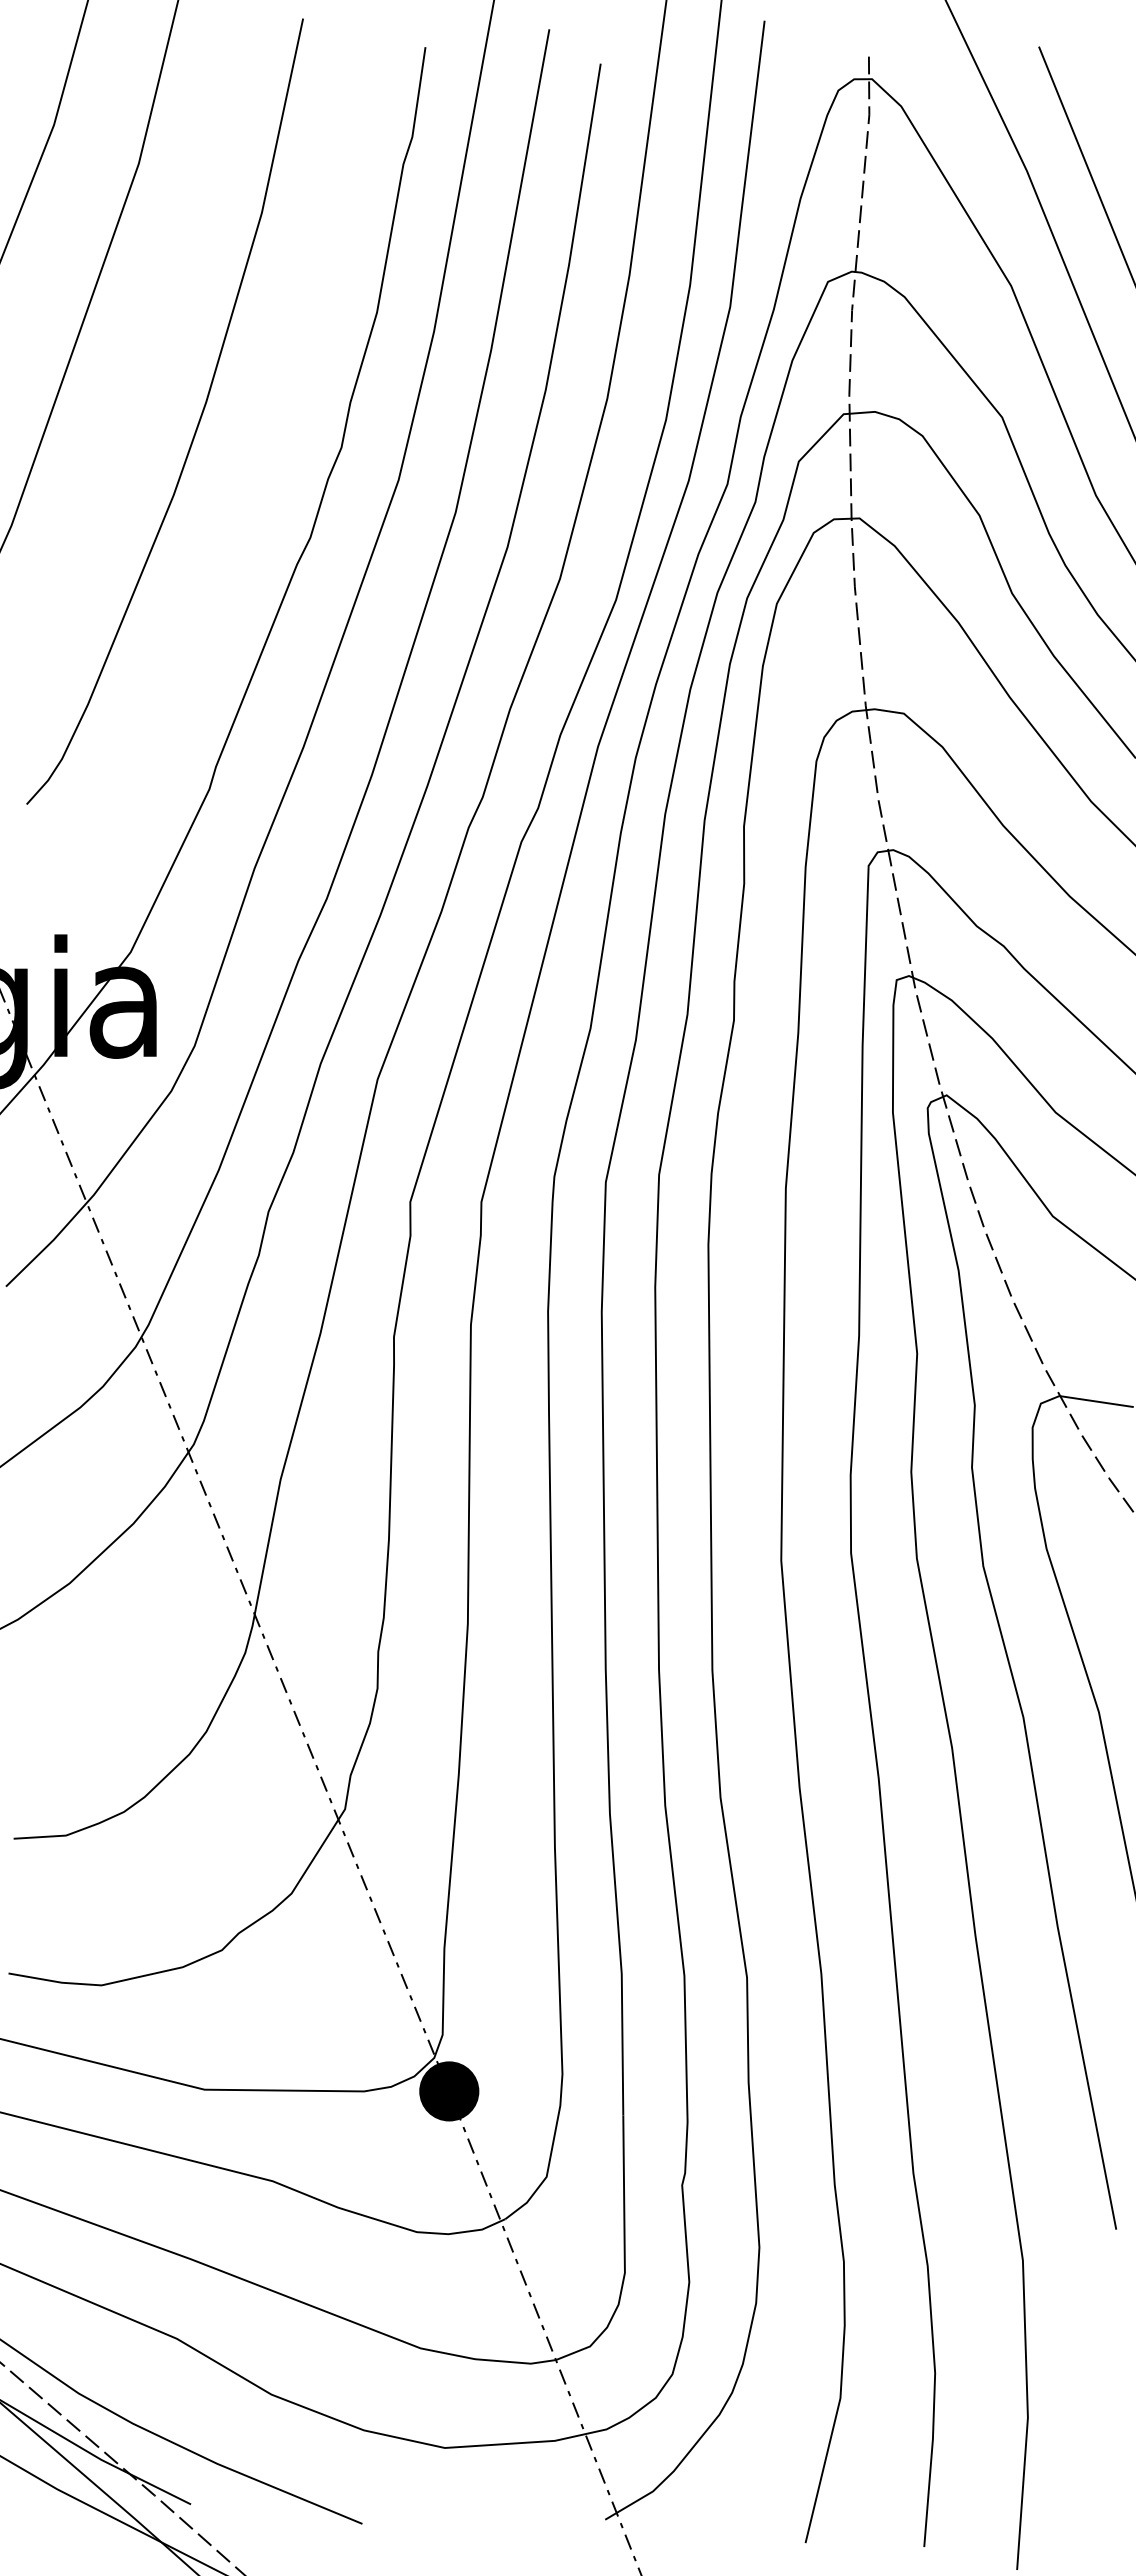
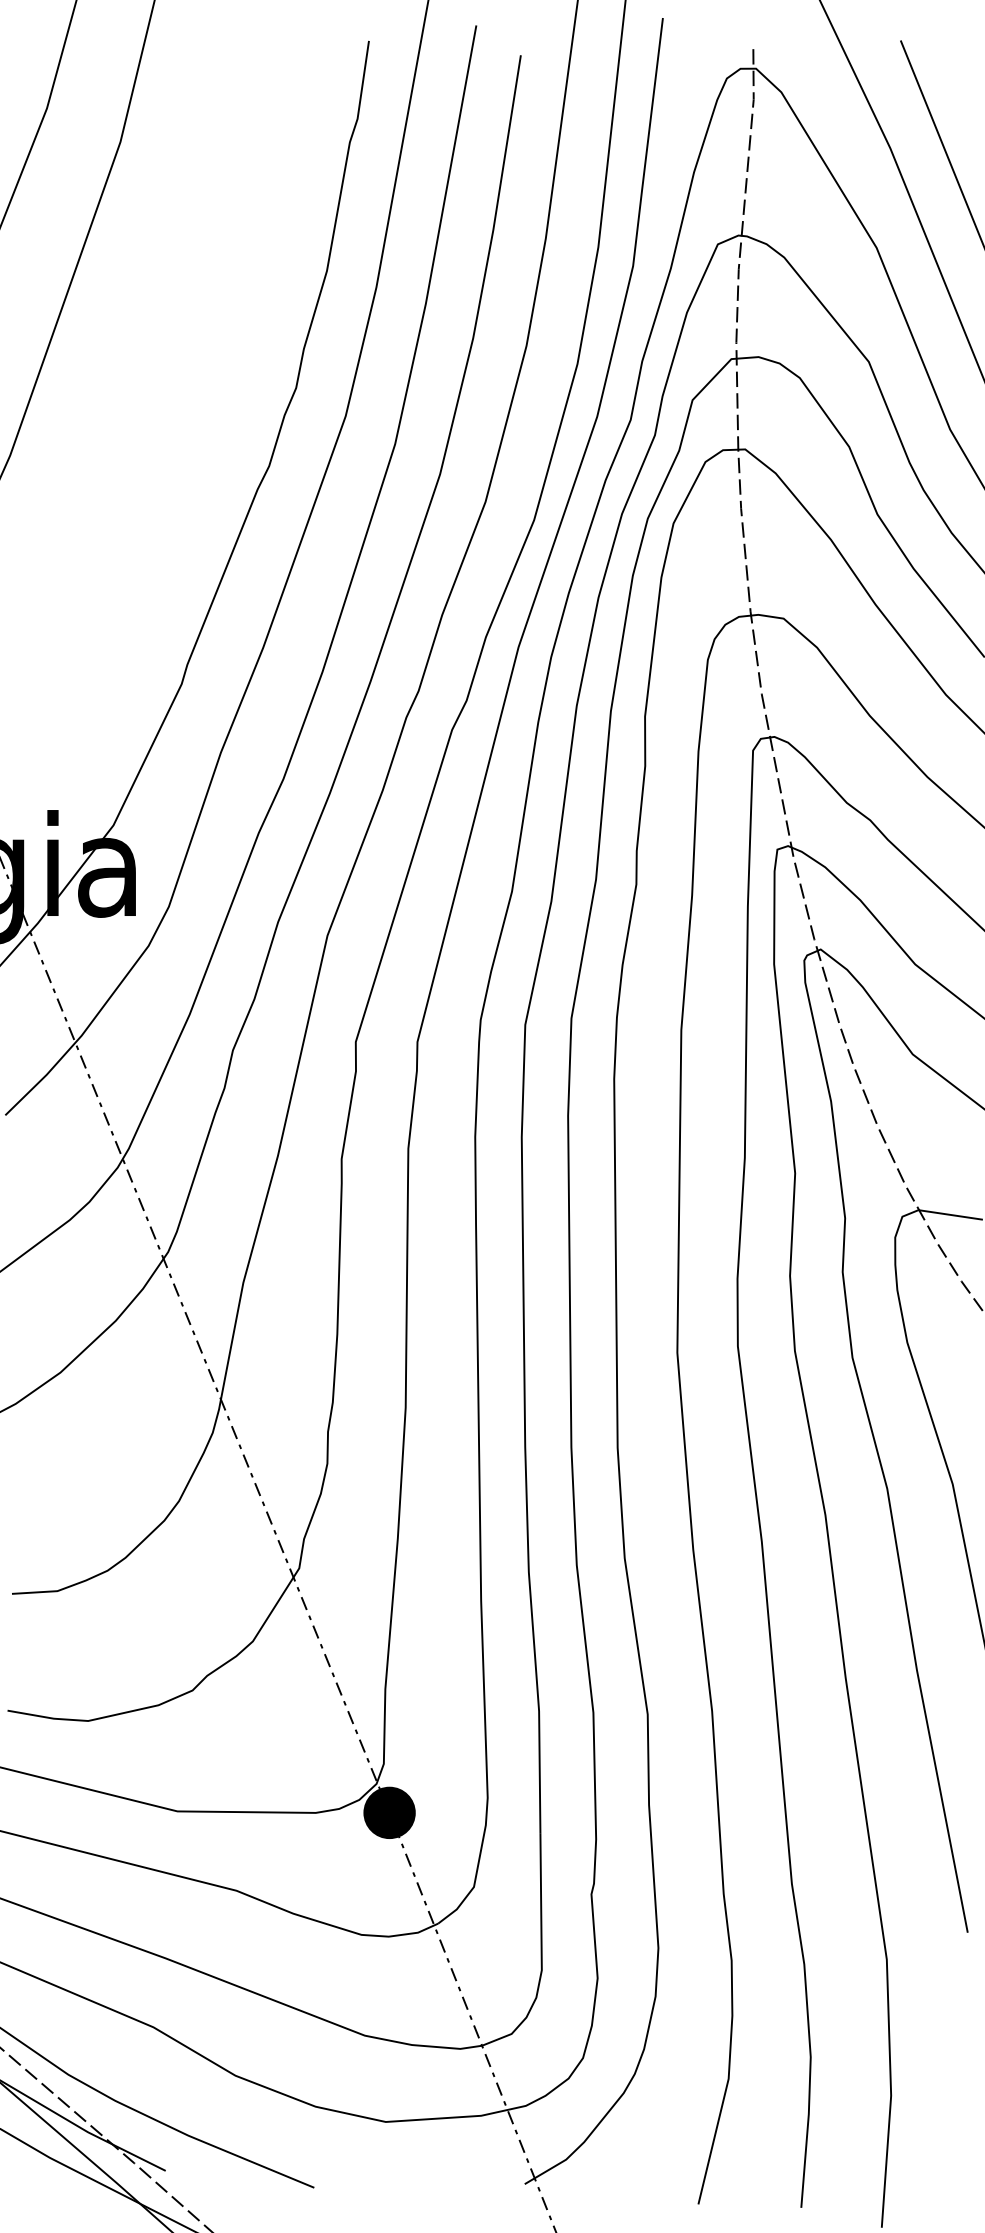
curve: (197, 423) -> (171, 367), removed

